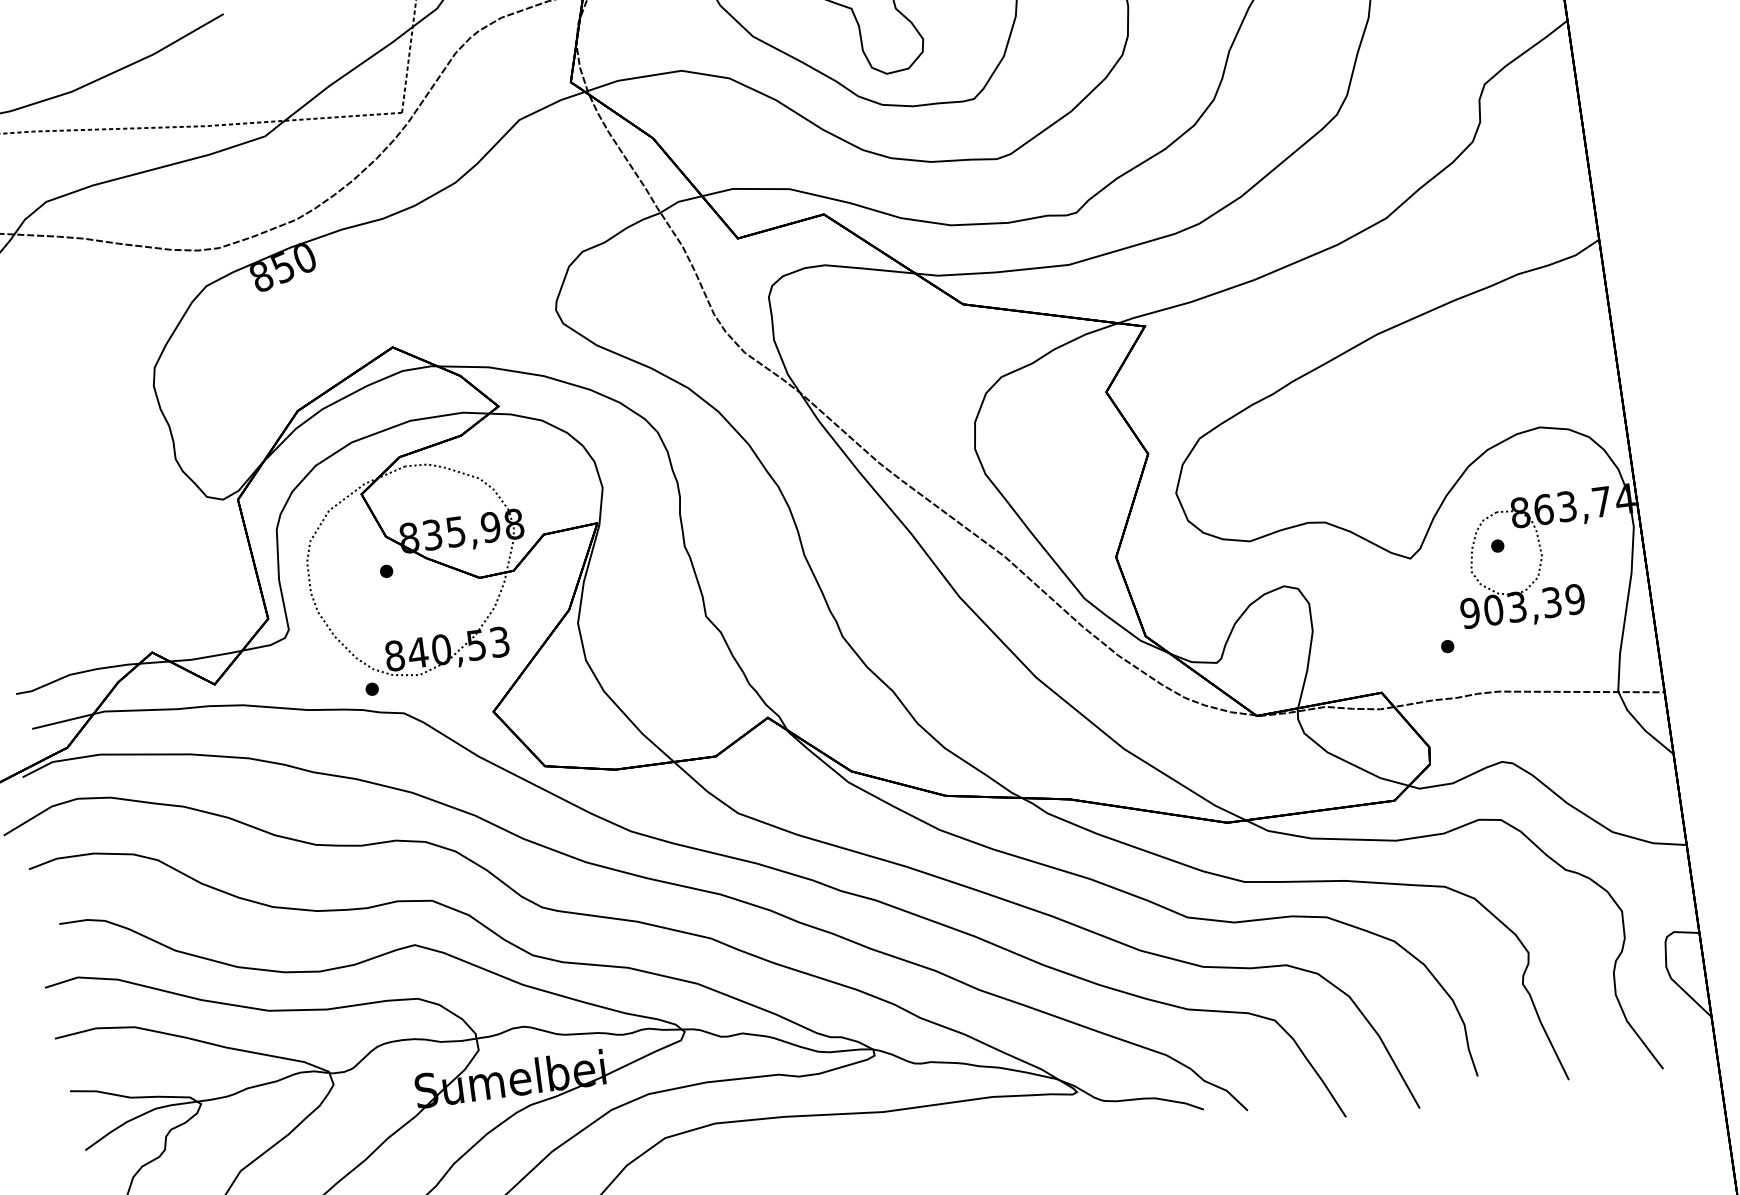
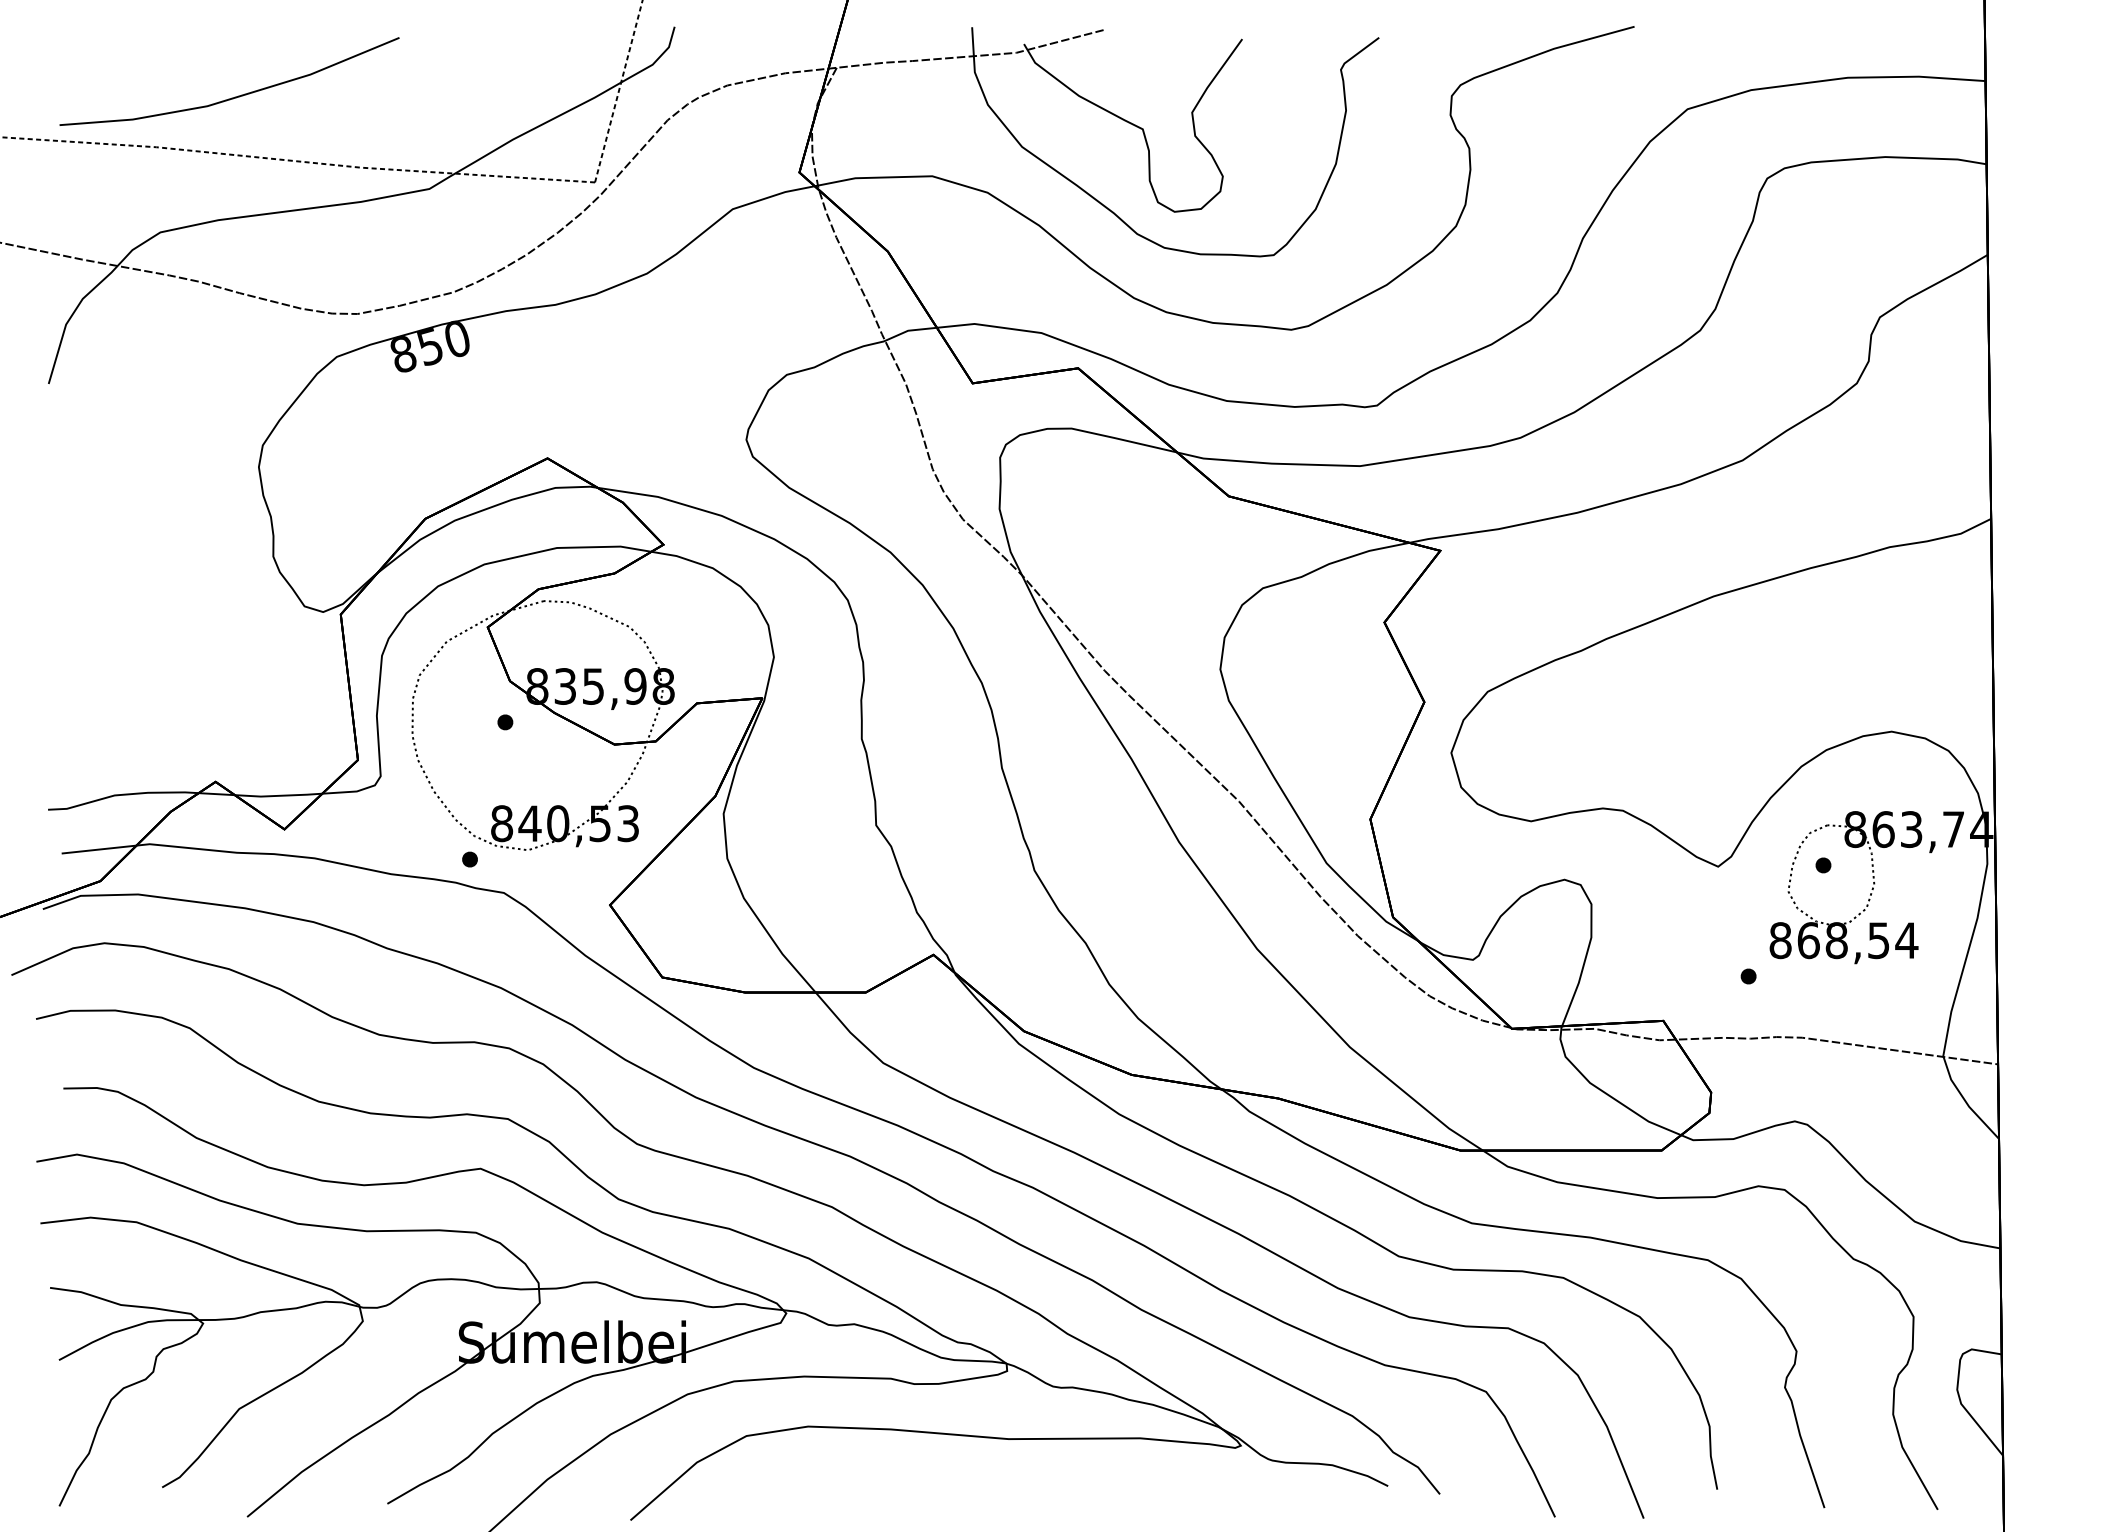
text: (1522, 606) -> (1843, 940), 903,39 -> 868,54

